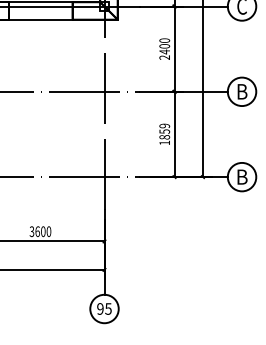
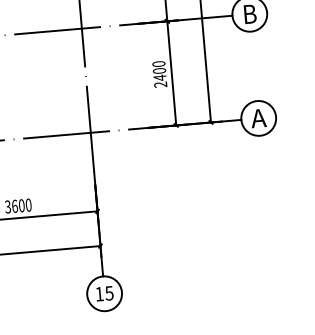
text: (164, 134) -> (159, 74), 1859 -> 2400
text: (241, 176) -> (257, 117), B -> A
text: (100, 308) -> (99, 293), 95 -> 15

